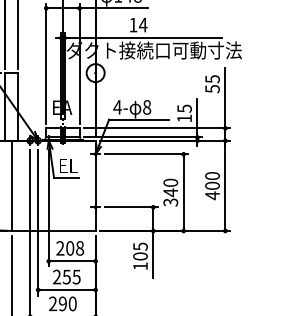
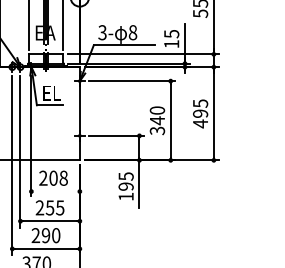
text: (117, 107) -> (102, 32), 4- -> 3-
text: (212, 180) -> (200, 108), 400 -> 495
text: (140, 256) -> (126, 186), 105 -> 195
line: (71, 261) -> (54, 191), removed

